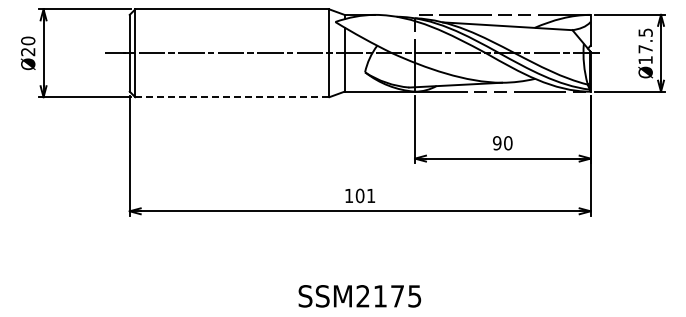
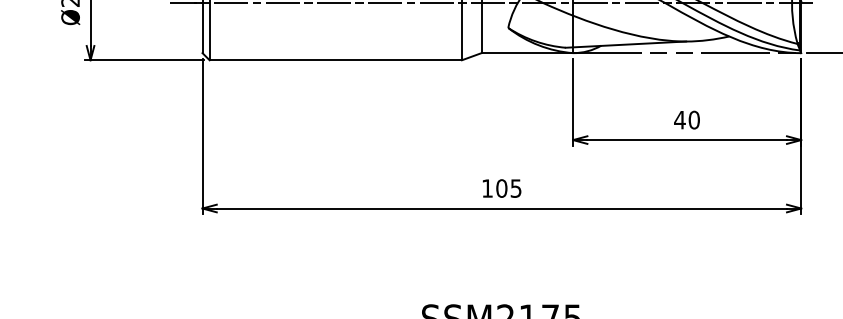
line: (232, 97) -> (335, 60), dashed -> solid
text: (496, 143) -> (678, 120), 90 -> 40
text: (371, 196) -> (516, 189), 101 -> 105

